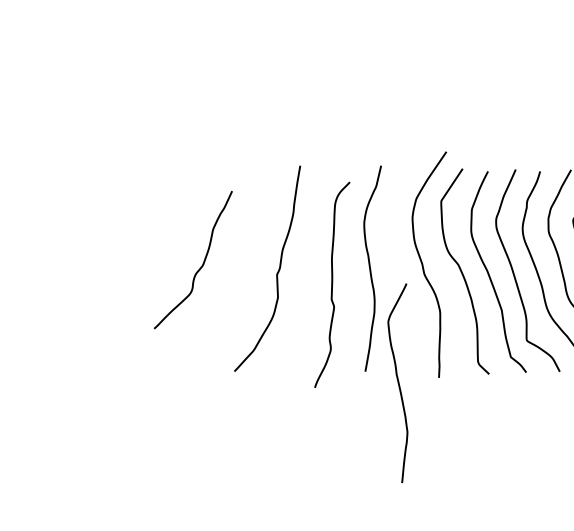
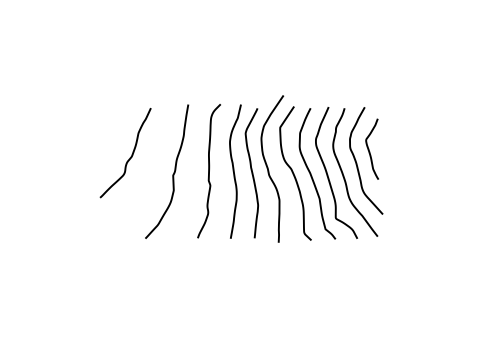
curve: (199, 266) -> (129, 157), moved
curve: (331, 285) -> (208, 171), moved
curve: (397, 383) -> (251, 173), moved

